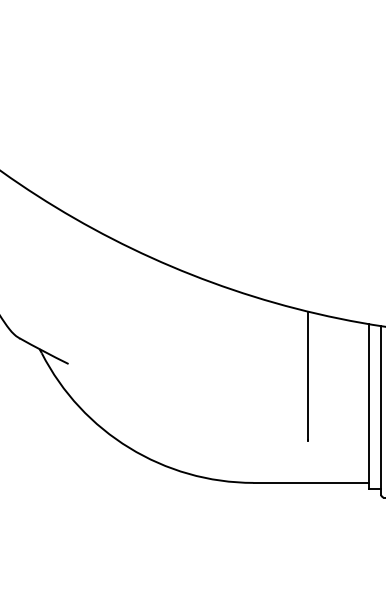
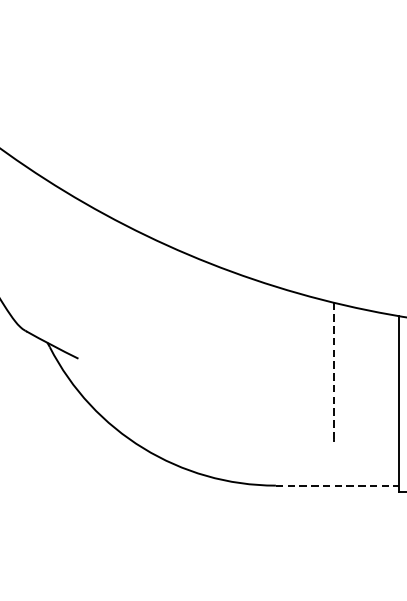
line: (308, 376) -> (334, 372), solid -> dashed
line: (311, 482) -> (337, 485), solid -> dashed

